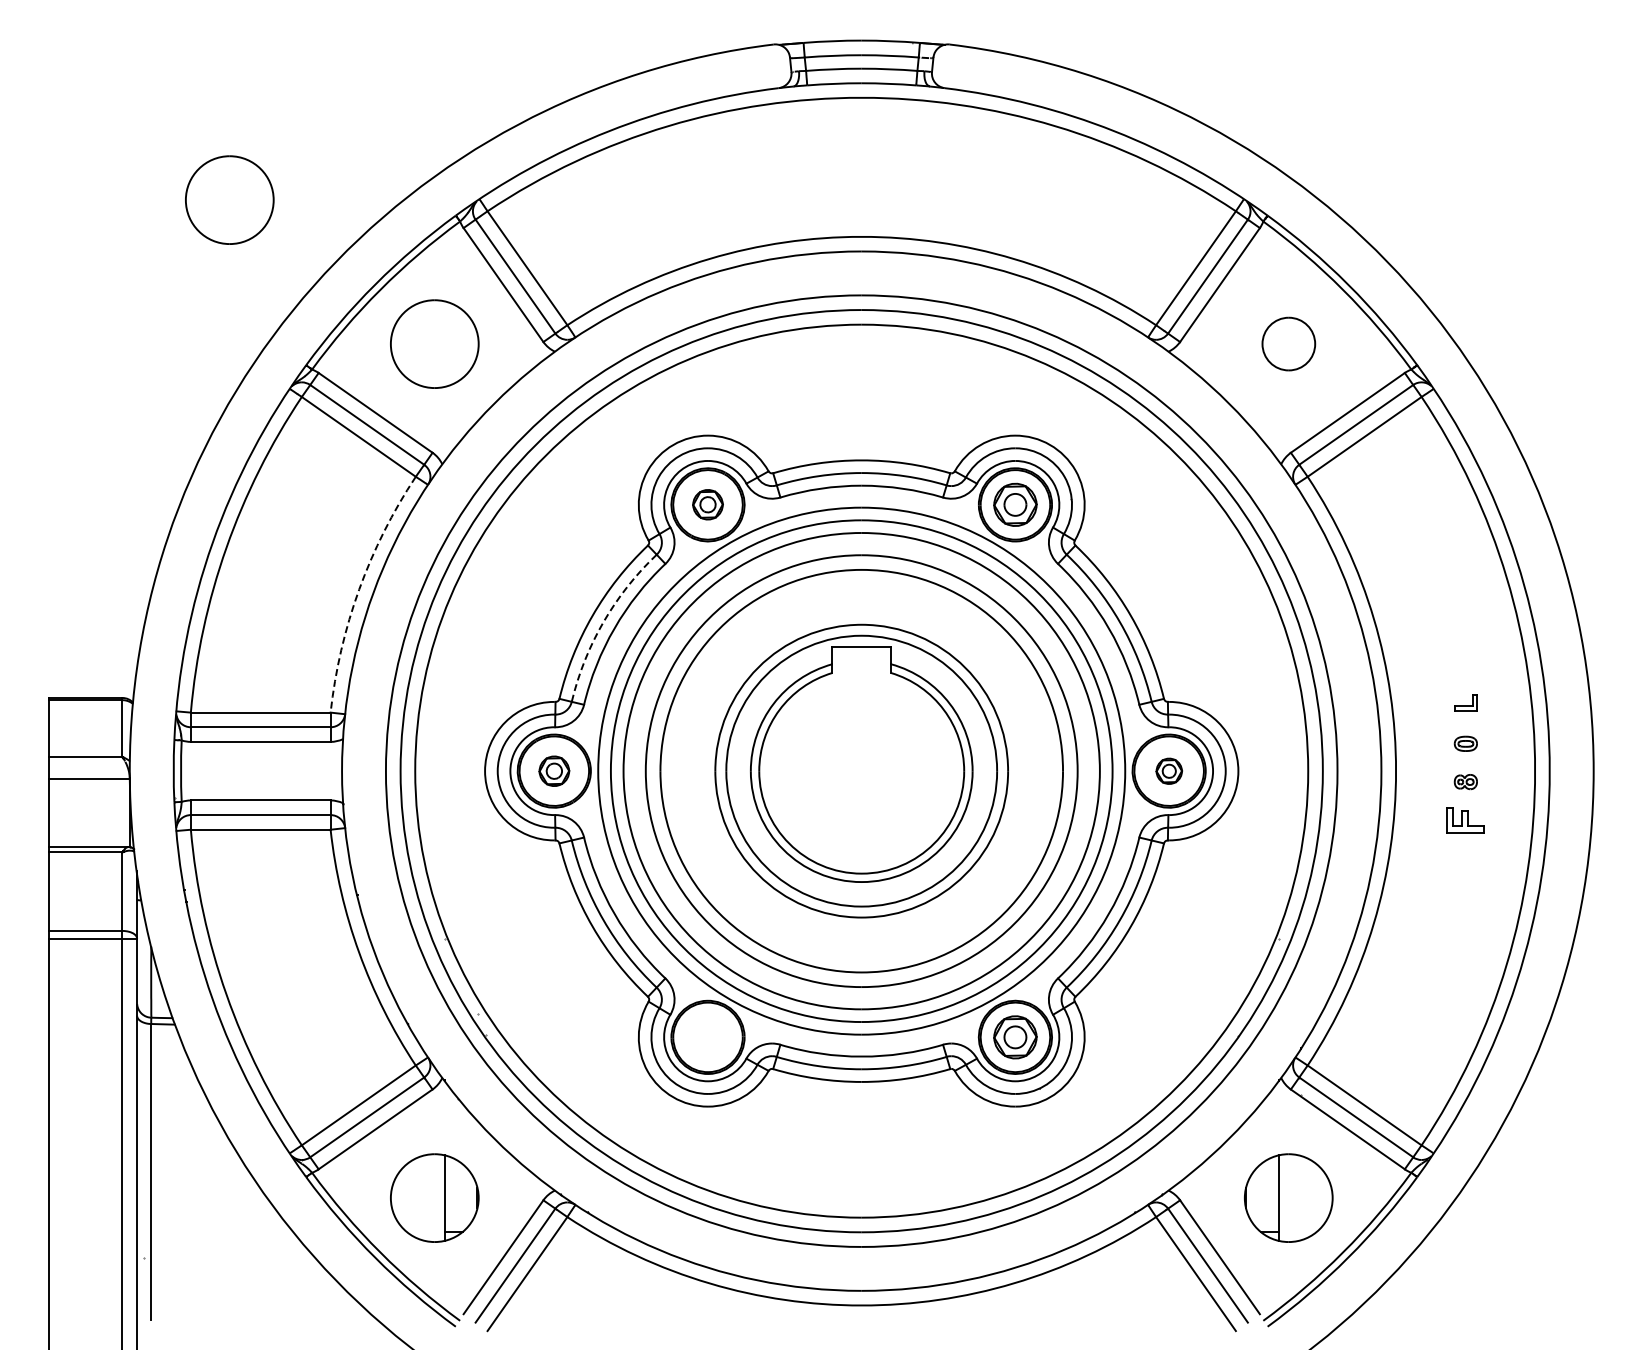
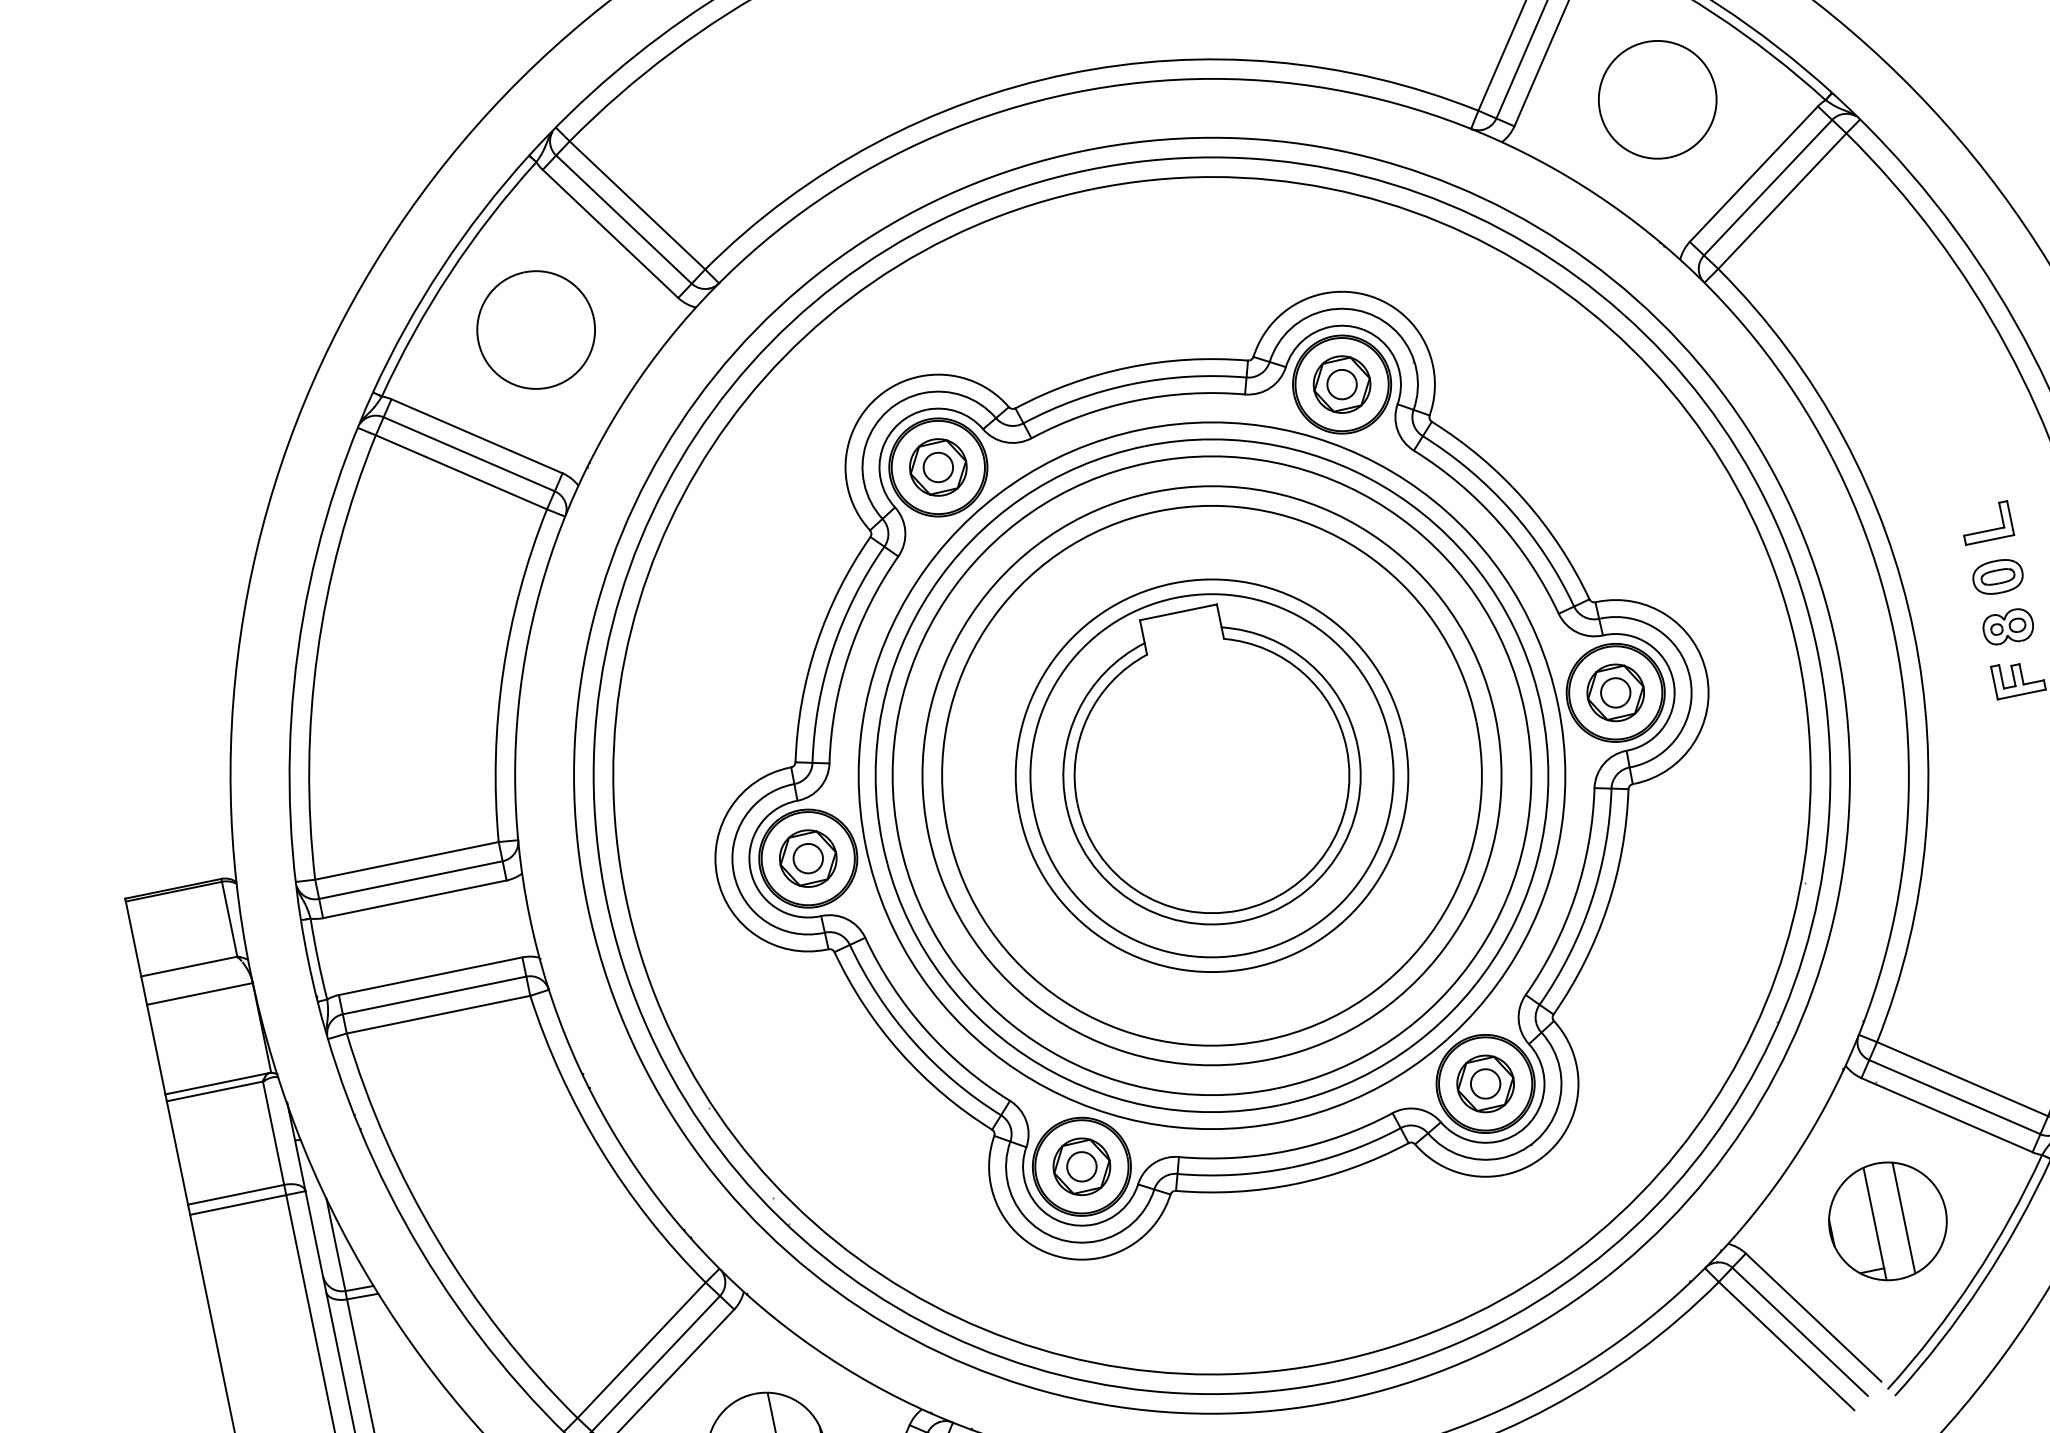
part: (229, 199) -> (227, 195), removed
part: (1288, 343) -> (1657, 99), size x1.67
part: (707, 504) -> (937, 467), size x1.43
arc: (359, 589) -> (503, 672), dashed -> solid
arc: (603, 622) -> (832, 650), dashed -> solid
part: (1465, 702) -> (1986, 522), size x1.67
part: (1465, 743) -> (1997, 576), size x1.67
part: (554, 771) -> (808, 859), size x1.43
part: (1169, 771) -> (1616, 693), size x1.67
part: (1465, 781) -> (2007, 626), size x1.67
part: (707, 1037) -> (1081, 1167), added
line: (1300, 1198) -> (1903, 1218), added

